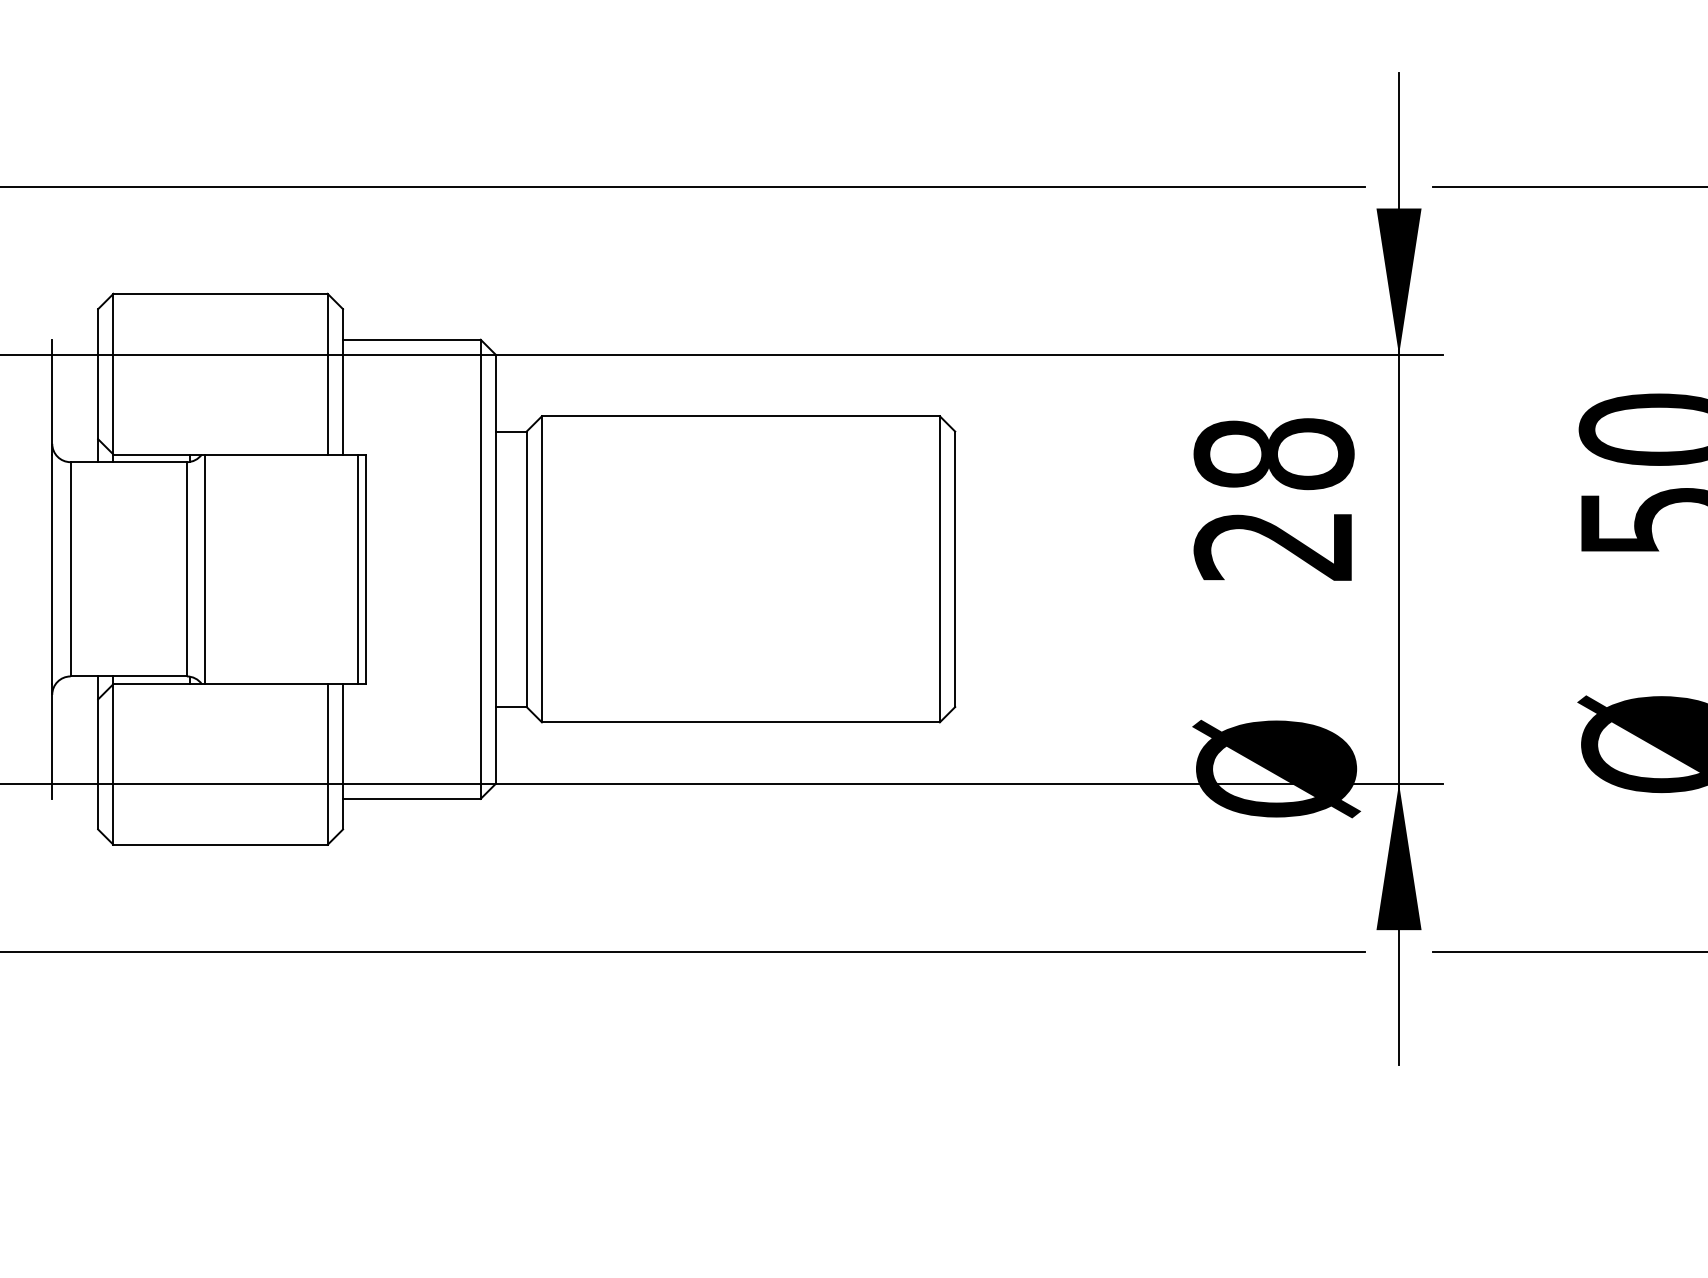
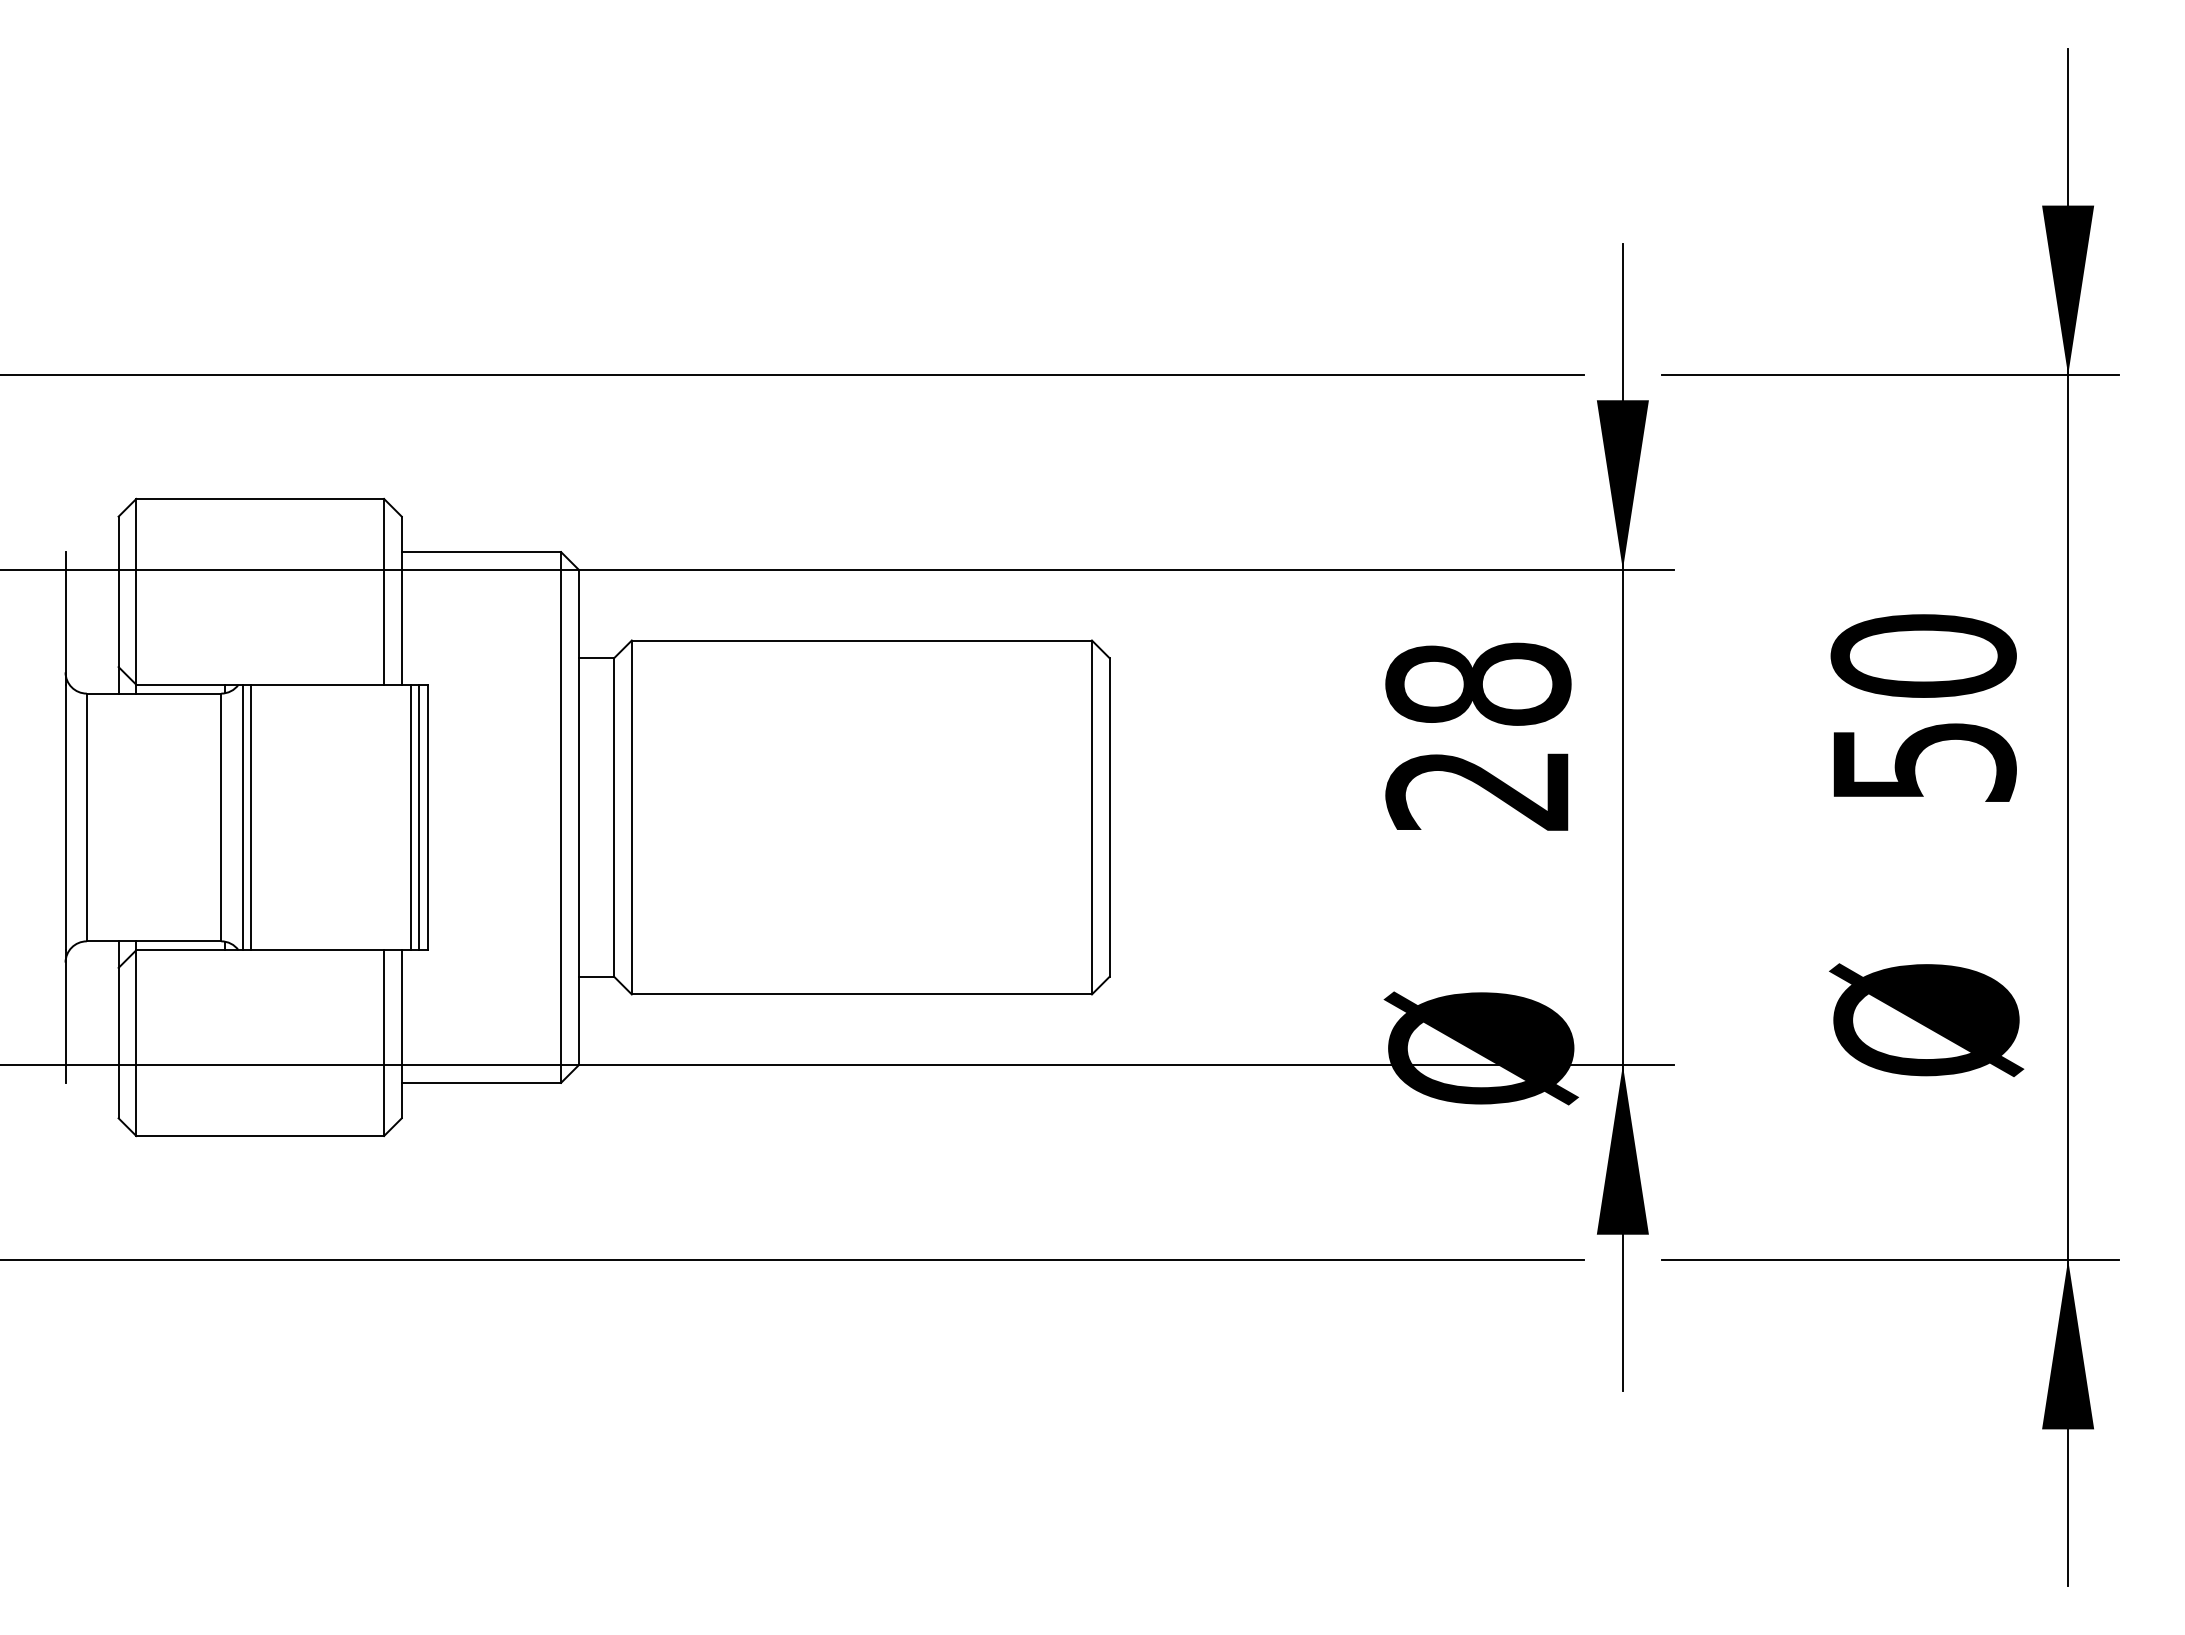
line: (213, 569) -> (251, 817), added
line: (350, 569) -> (410, 817), added

